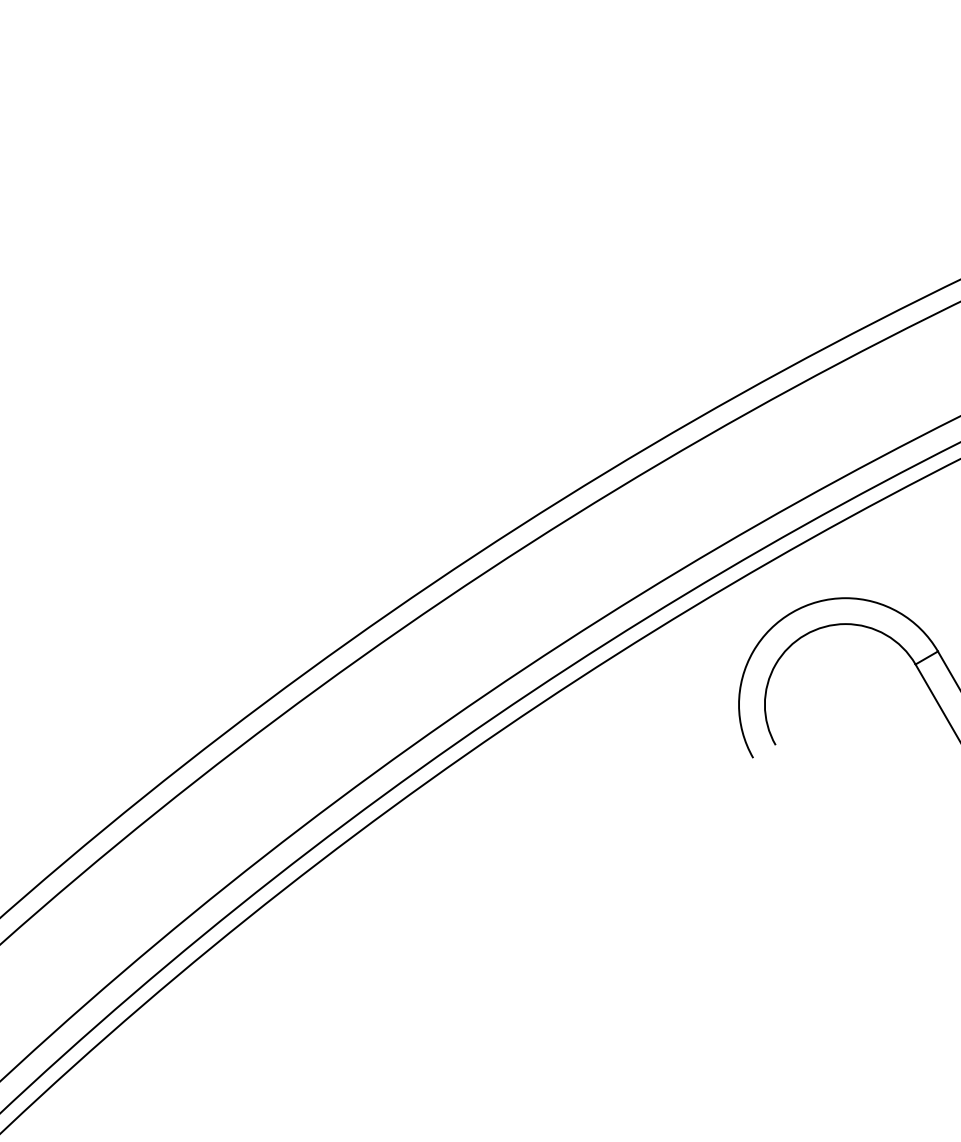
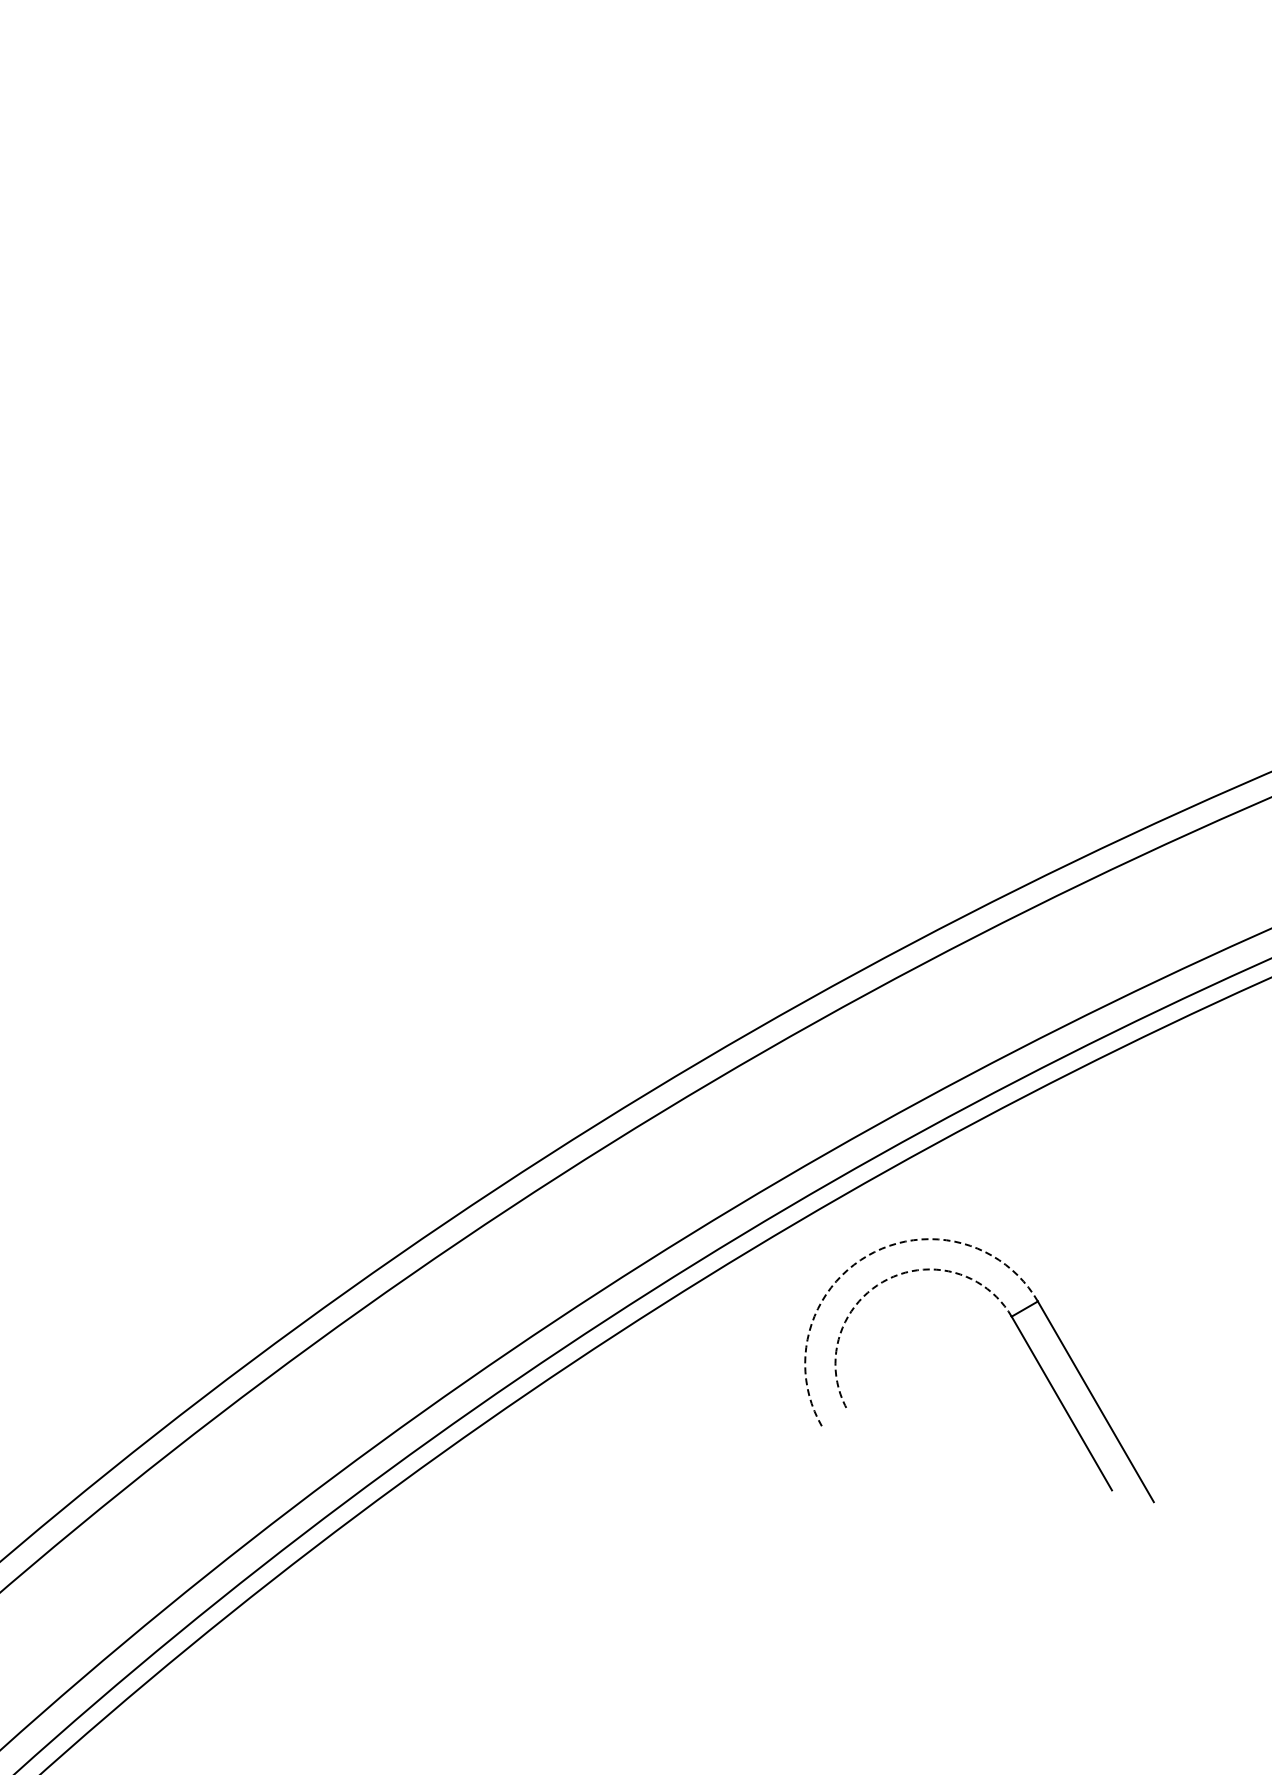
arc: (792, 612) -> (867, 1255), solid -> dashed
arc: (805, 635) -> (882, 1282), solid -> dashed

